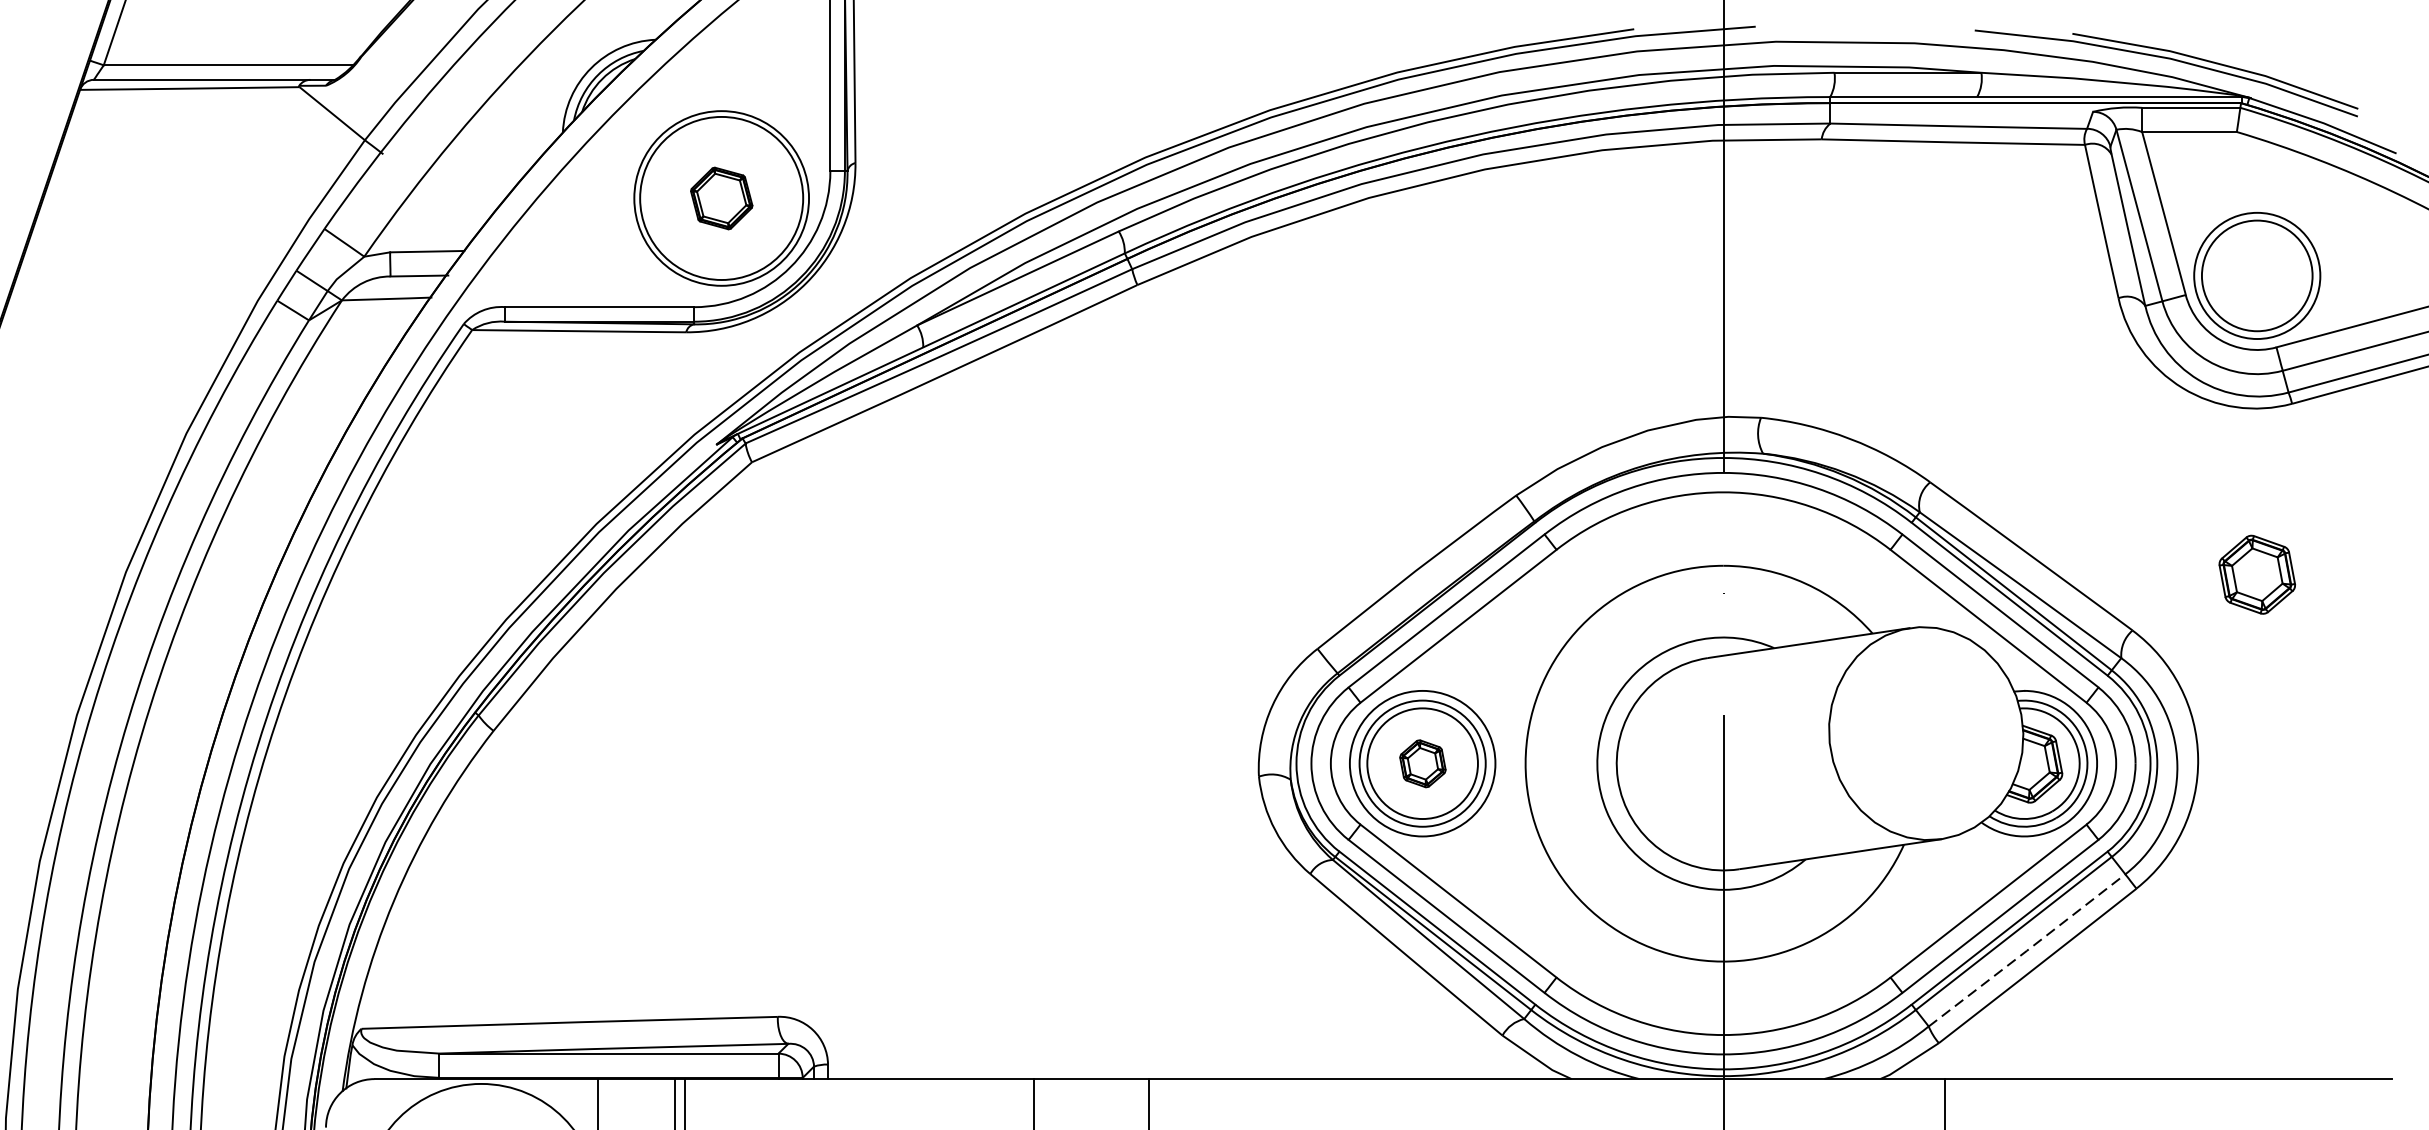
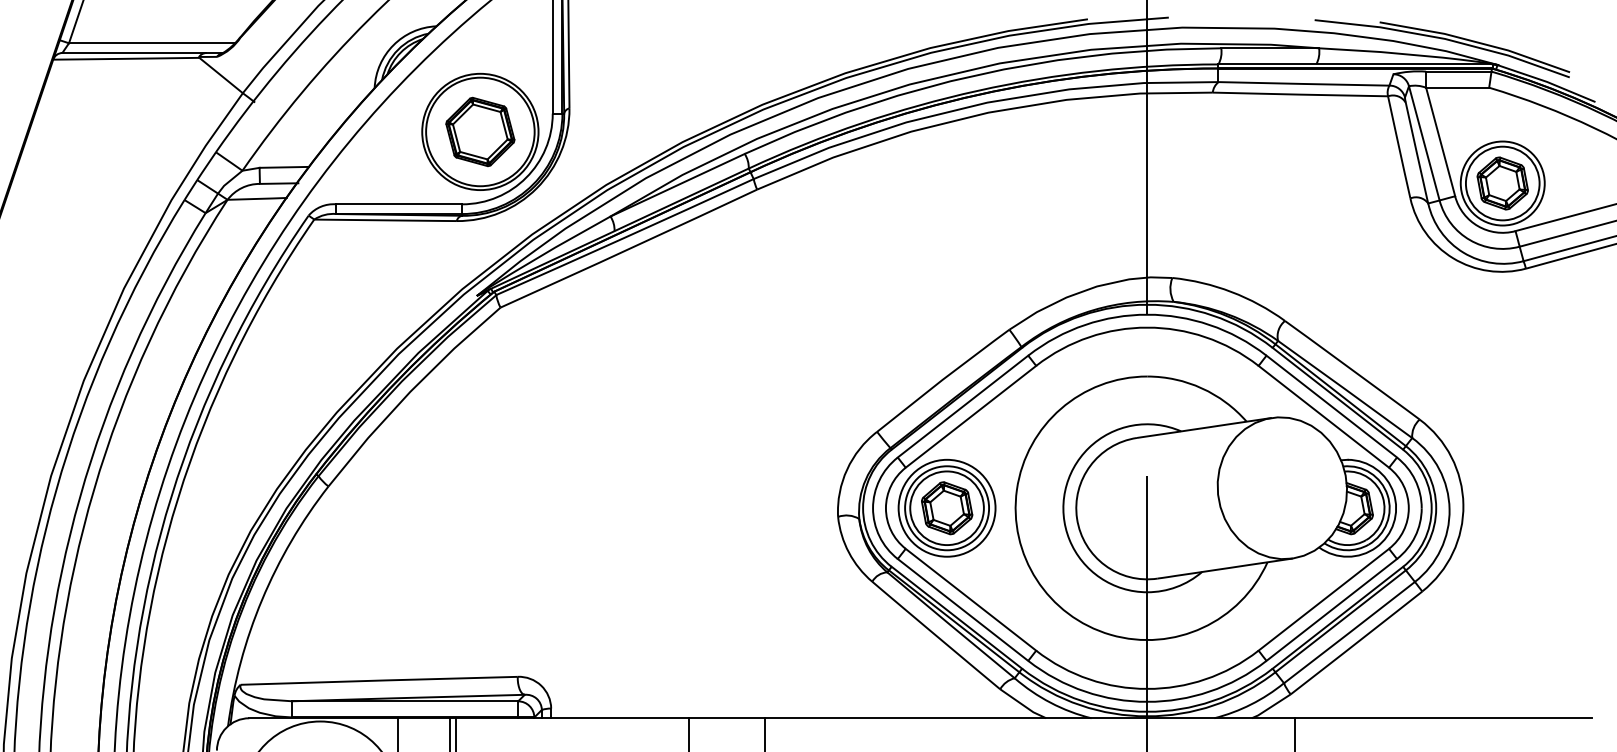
part: (721, 197) -> (480, 131), size x1.67
part: (2256, 574) -> (1502, 183), moved
part: (1423, 764) -> (947, 508), size x1.67
line: (2027, 950) -> (1349, 632), dashed -> solid

